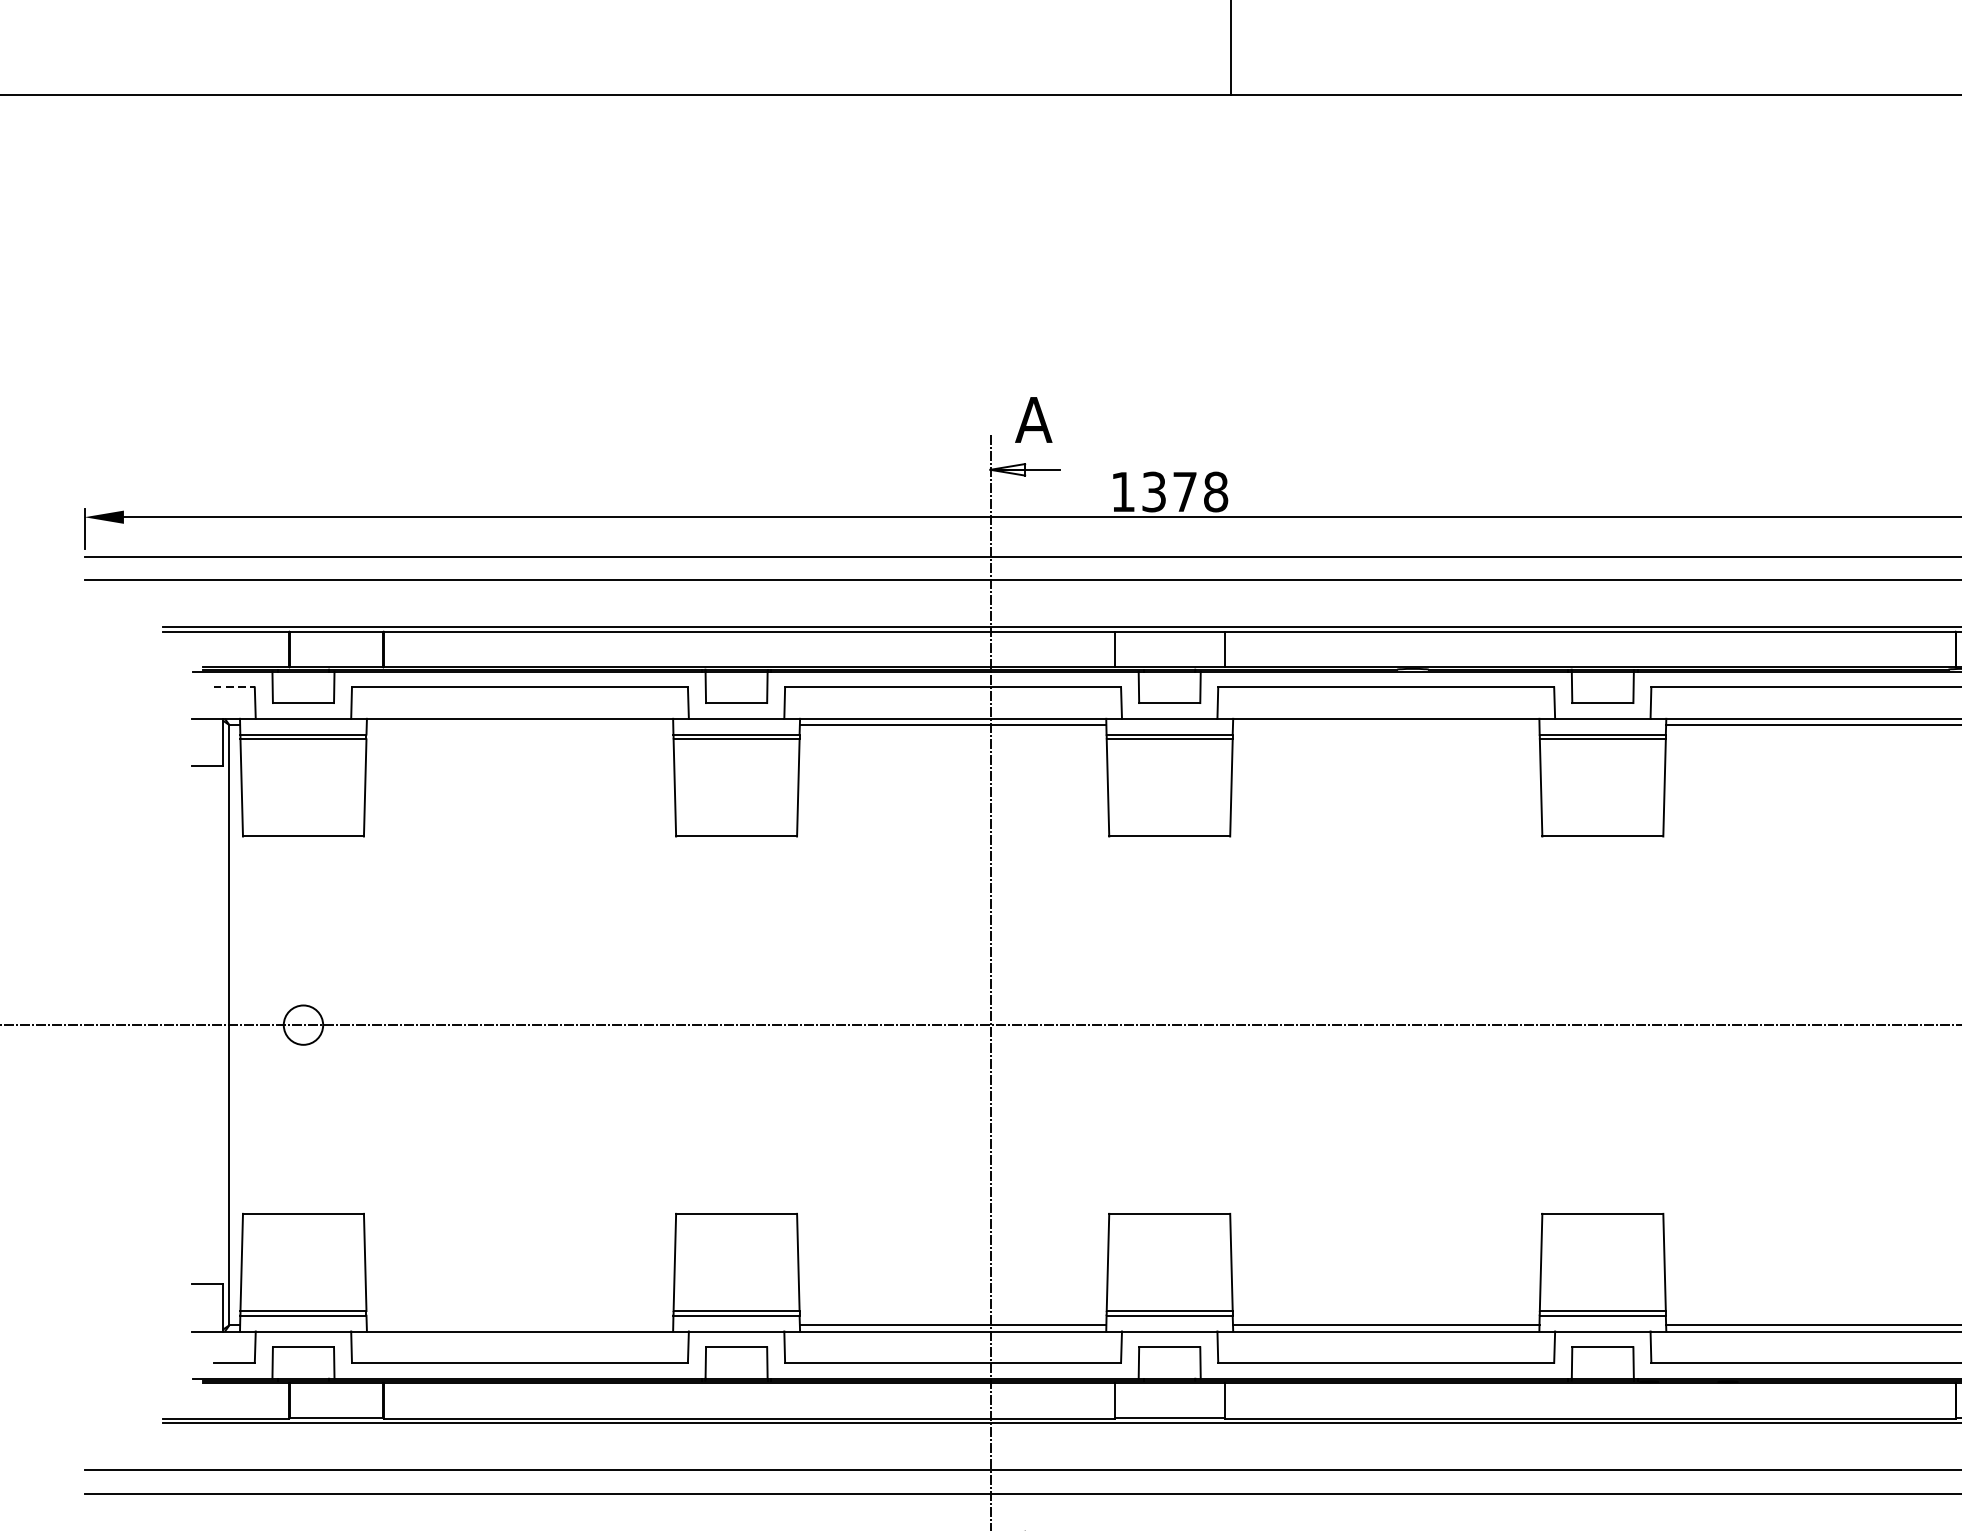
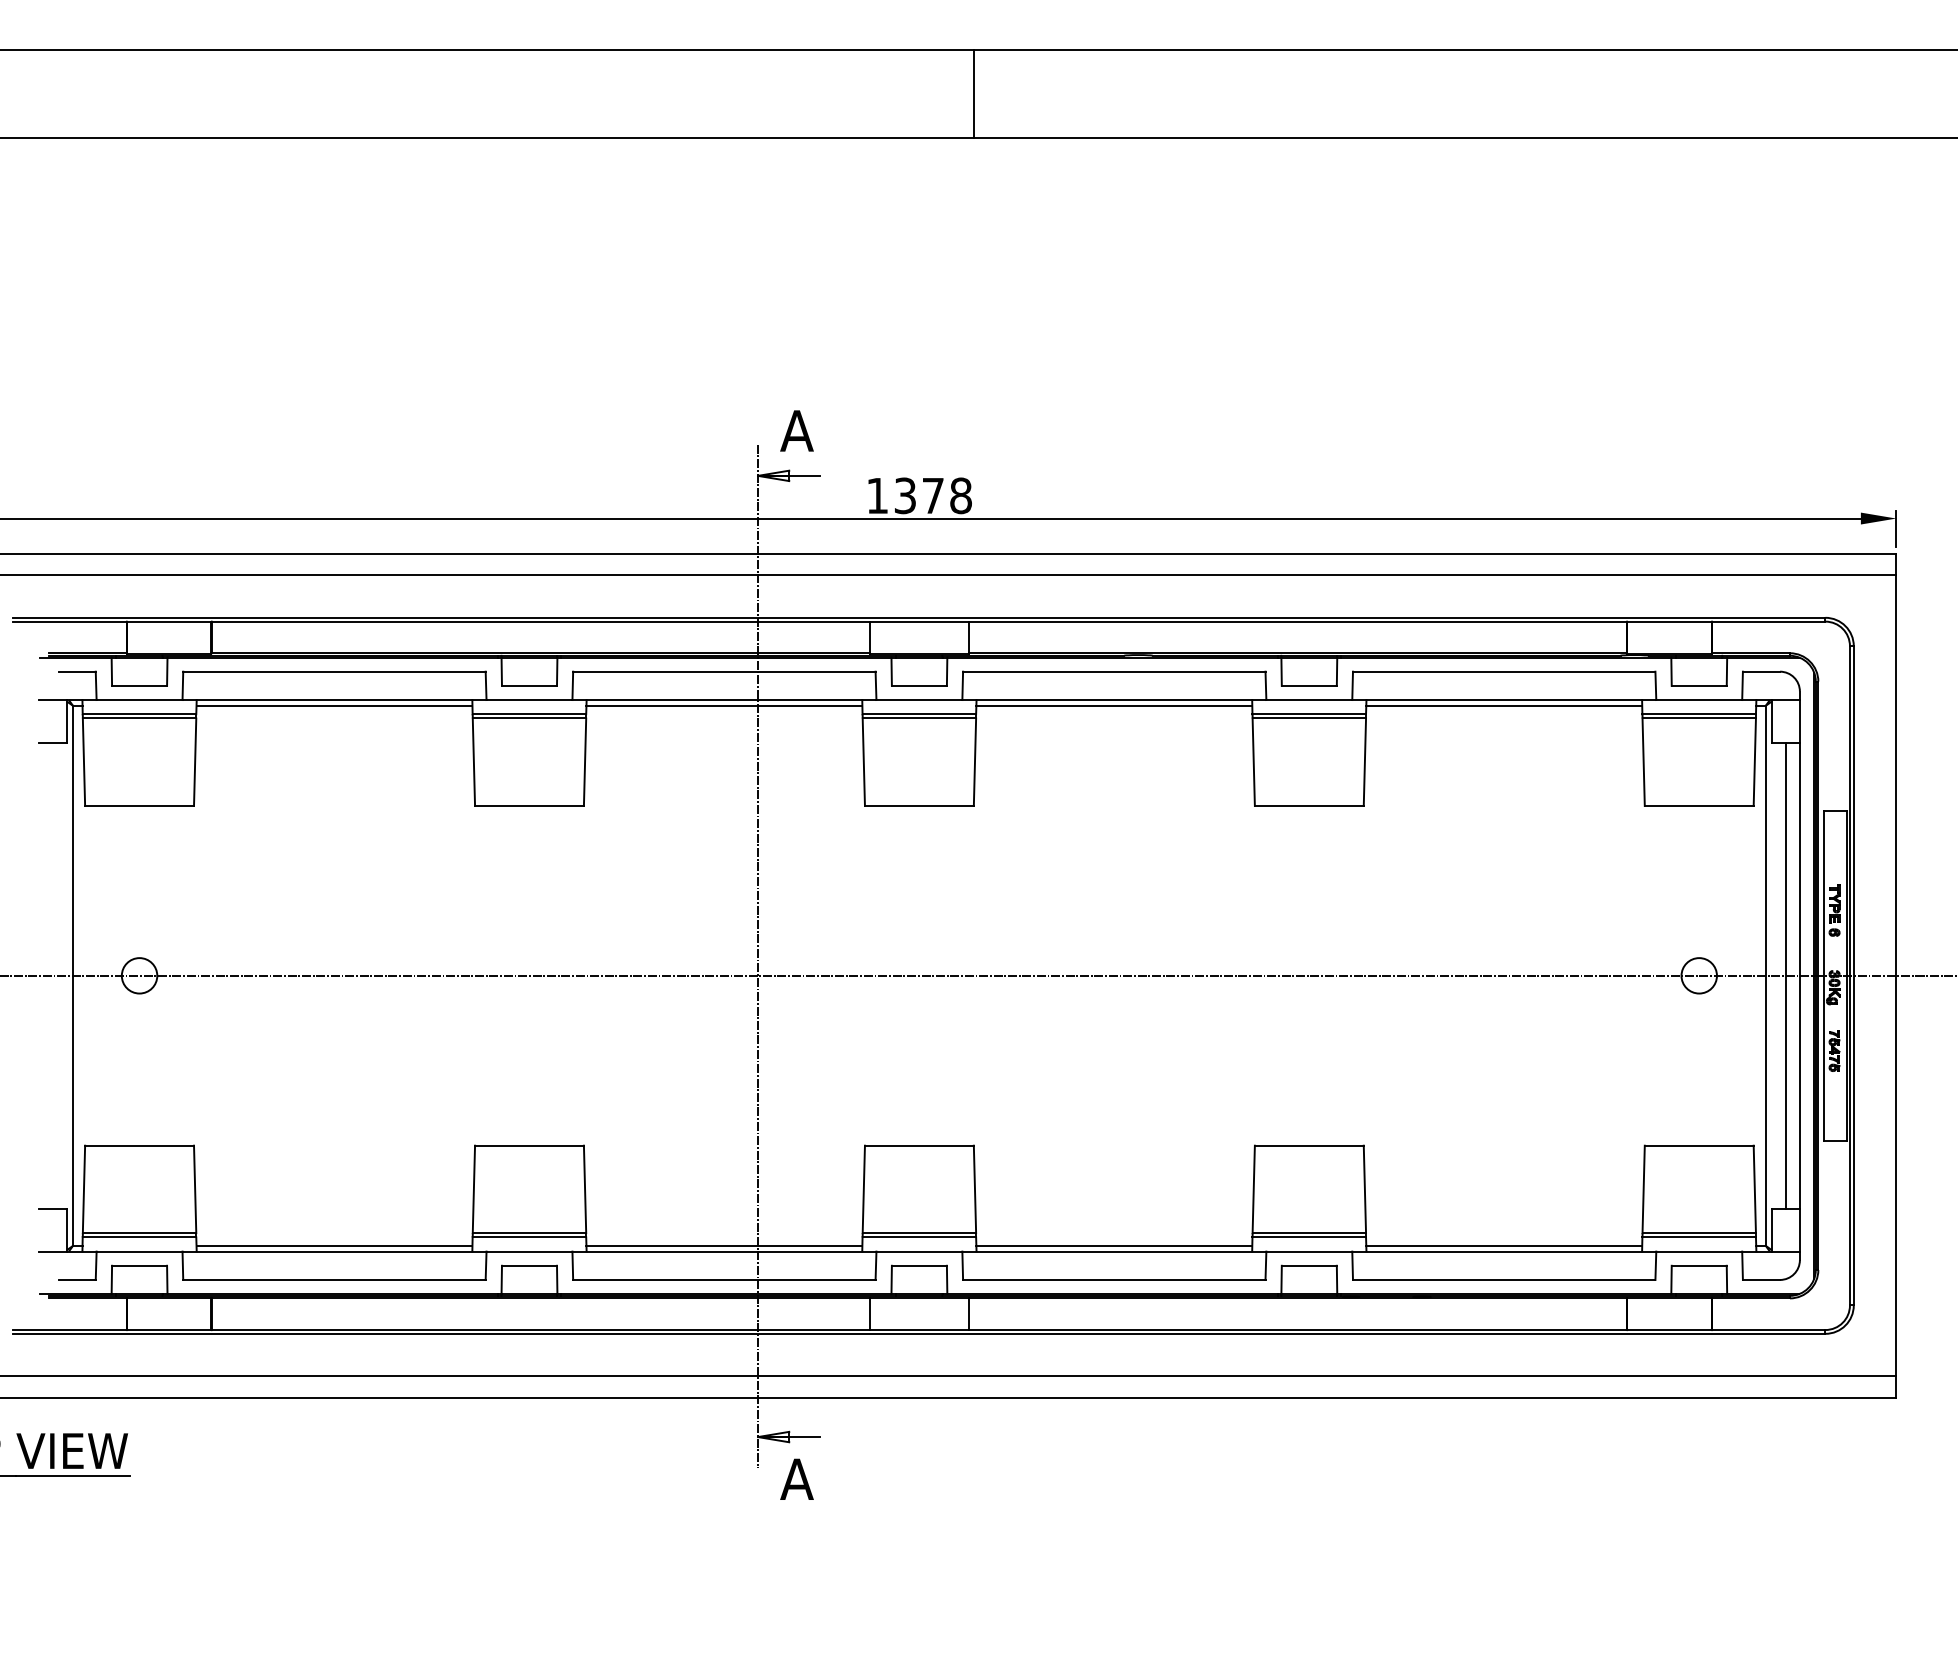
line: (234, 687) -> (77, 671), dashed -> solid
line: (520, 724) -> (334, 705), added
line: (1386, 724) -> (1114, 705), added
line: (520, 1324) -> (334, 1245), added

